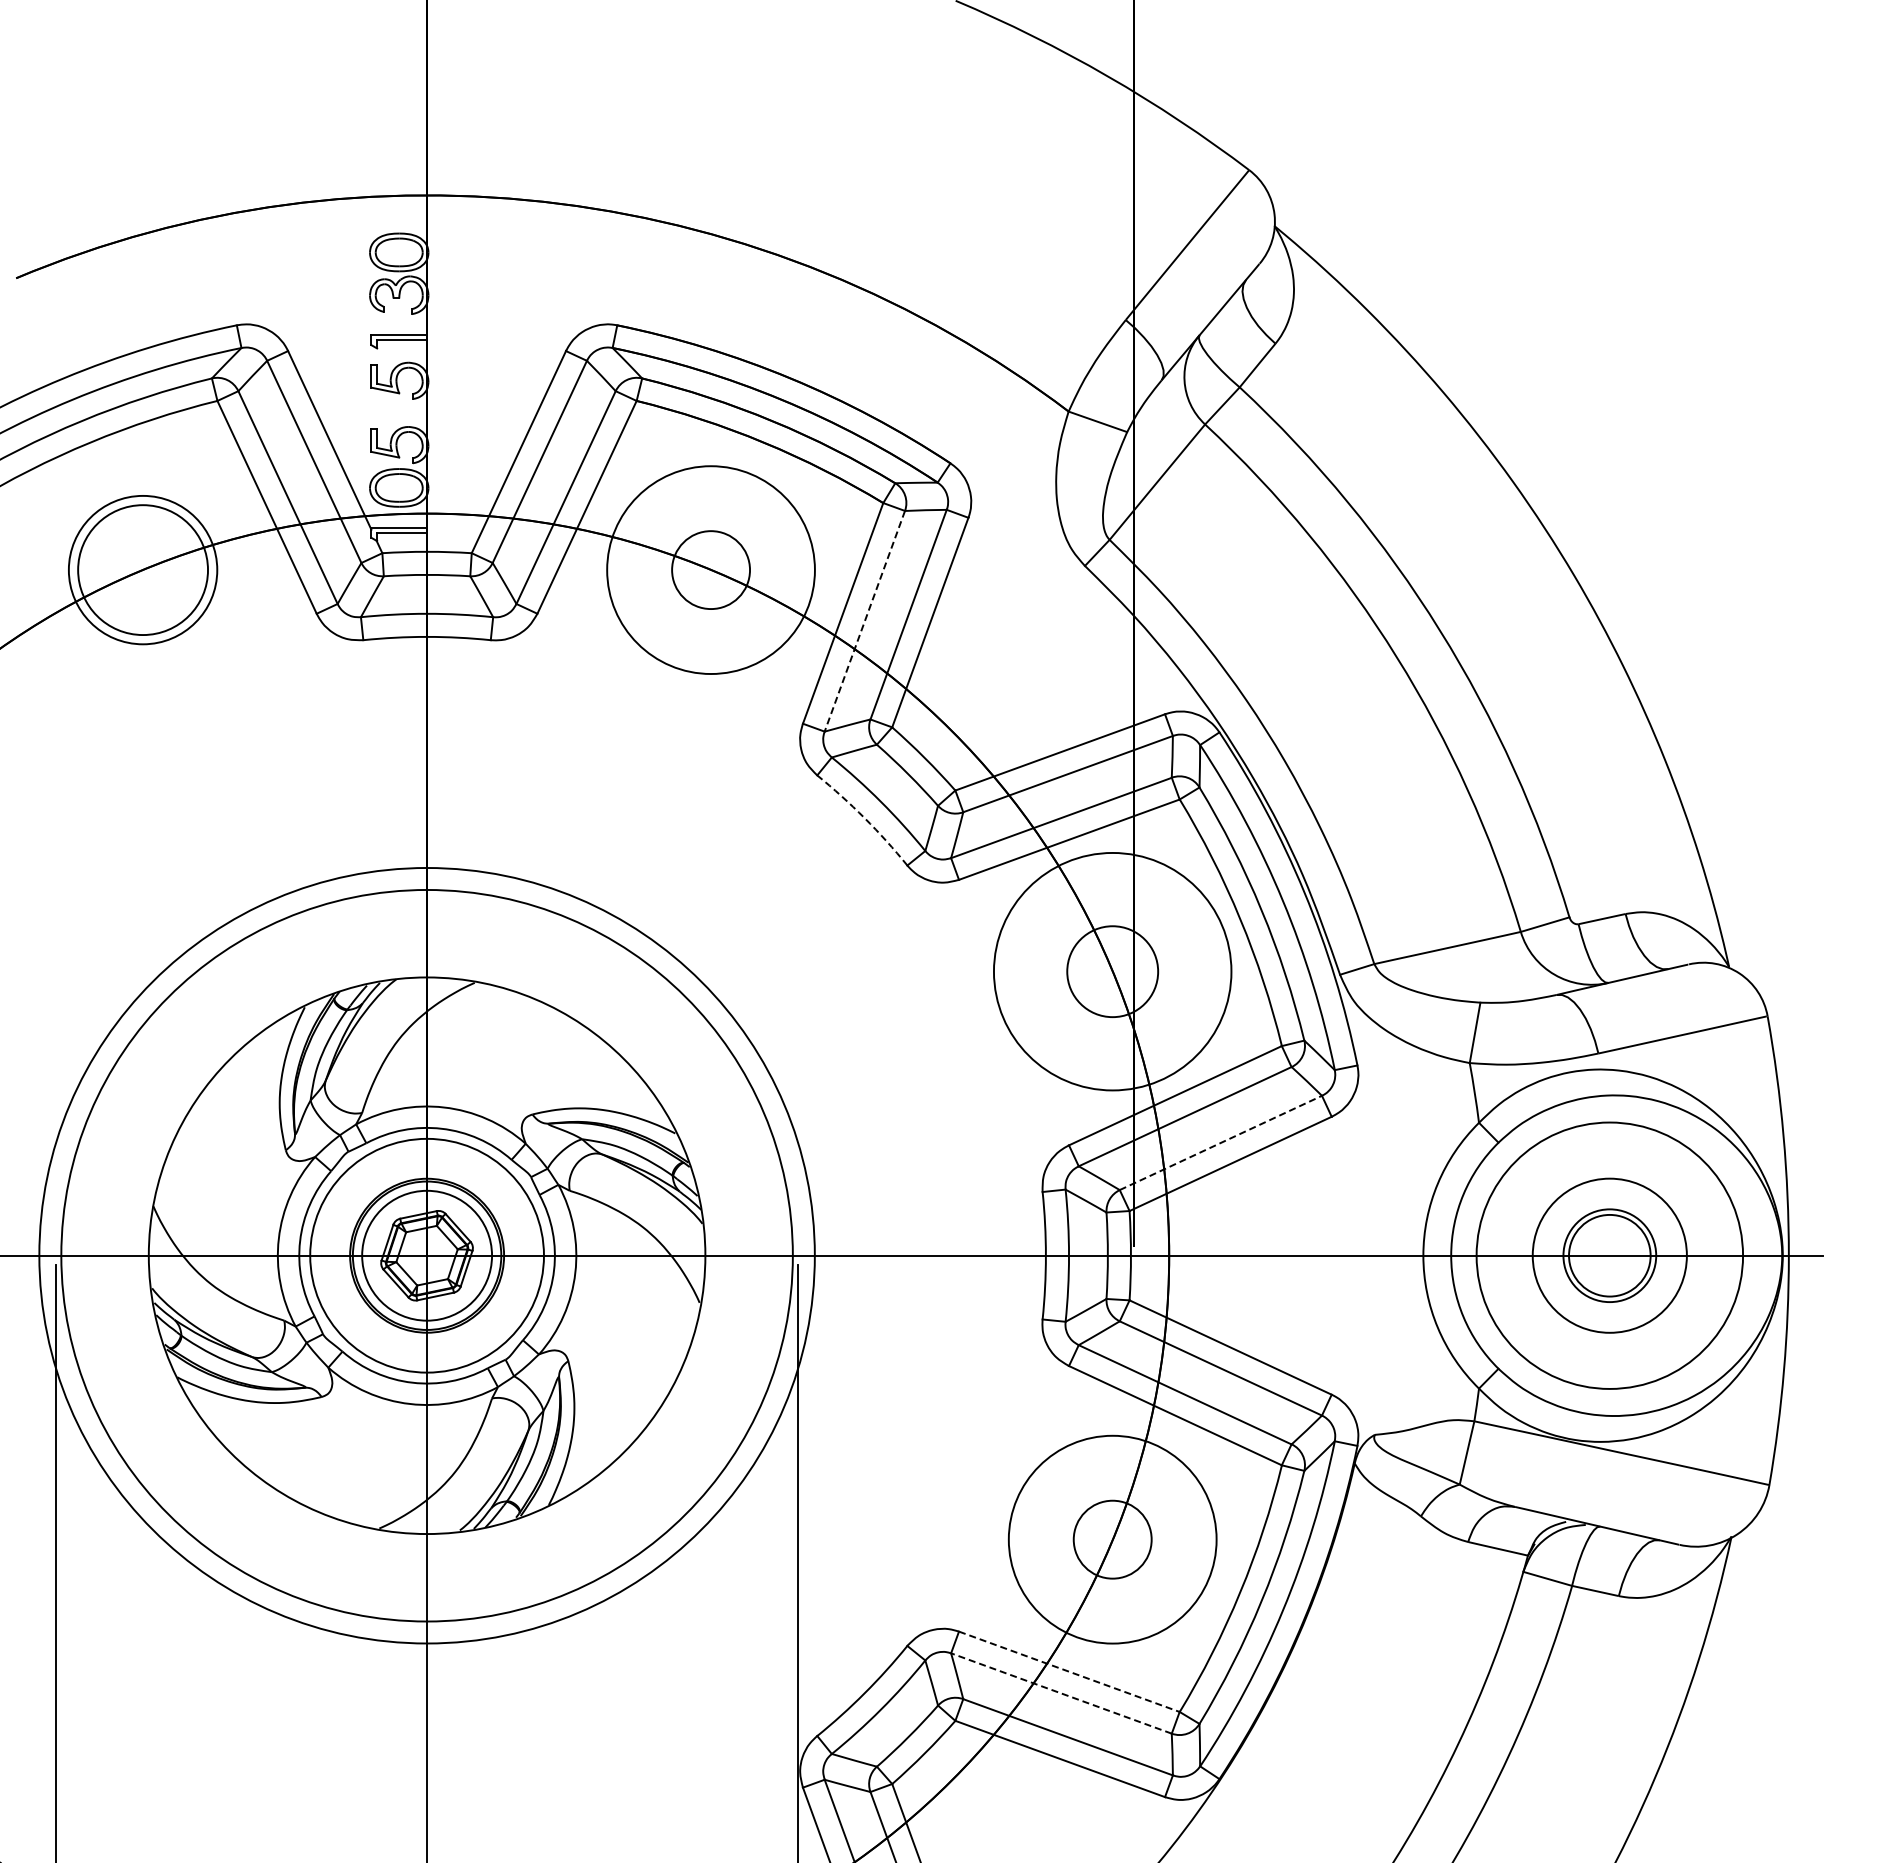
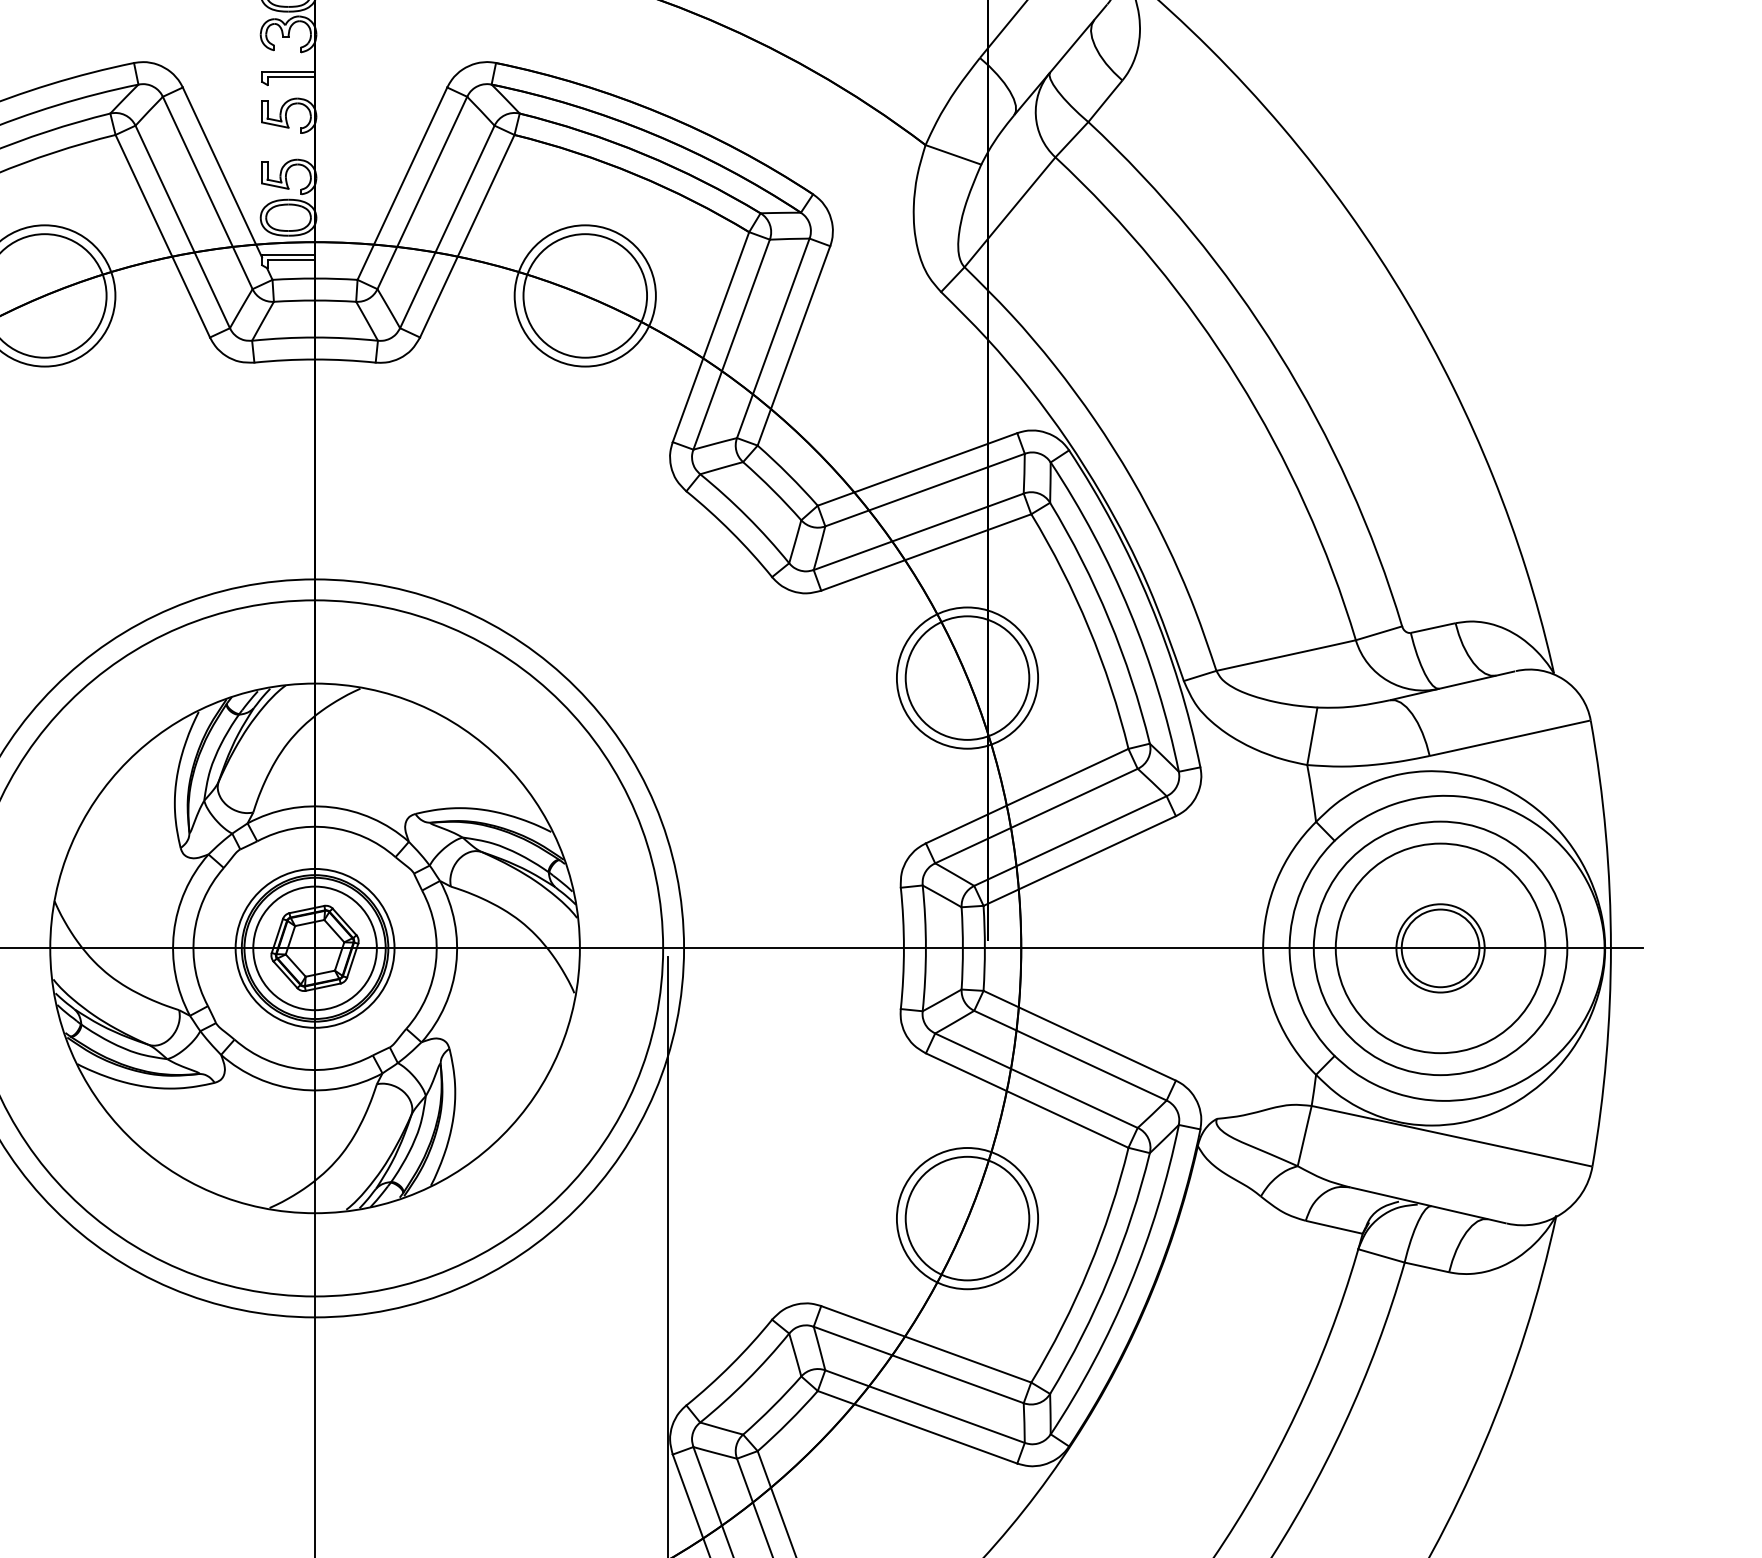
circle: (710, 569) -> (584, 295), size x0.71
circle: (710, 570) -> (584, 296), size x1.67
line: (864, 621) -> (731, 344), dashed -> solid
arc: (864, 818) -> (731, 532), dashed -> solid
circle: (1112, 971) -> (967, 677), size x0.62
circle: (1112, 971) -> (967, 677), size x1.43
line: (1220, 1142) -> (1070, 840), dashed -> solid
circle: (426, 1255) -> (314, 948), size x0.71
circle: (1609, 1255) -> (1440, 948), size x1.43
circle: (1112, 1539) -> (967, 1218), size x0.71
circle: (1112, 1539) -> (967, 1218), size x1.67
line: (1069, 1671) -> (926, 1344), dashed -> solid
line: (1060, 1693) -> (917, 1364), dashed -> solid

